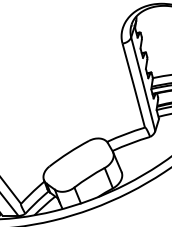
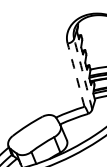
arc: (143, 84) -> (83, 74), solid -> dashed
arc: (133, 85) -> (75, 75), solid -> dashed

